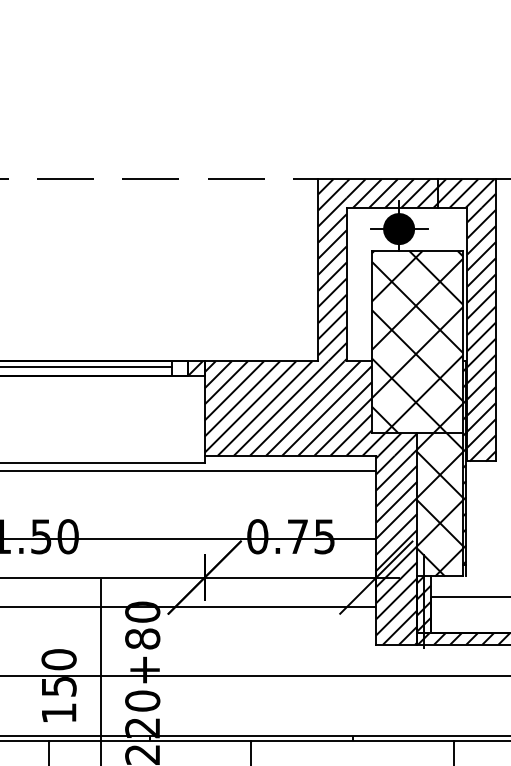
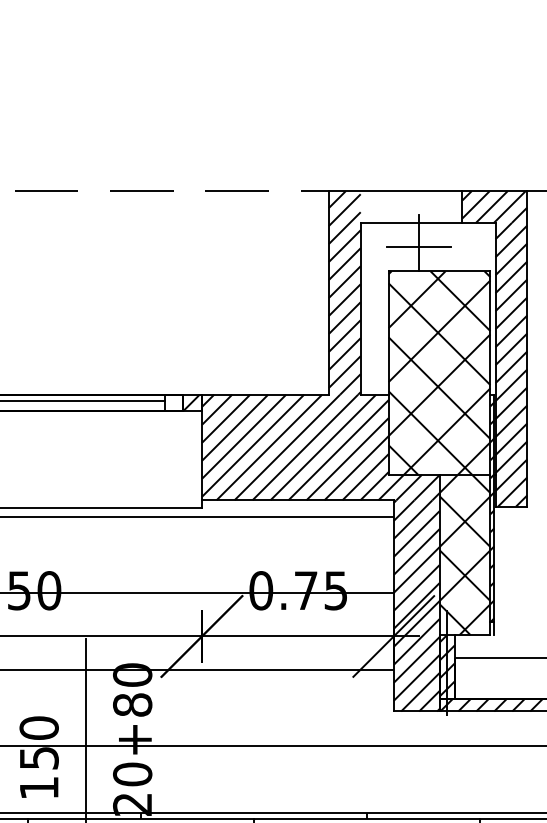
hatch: (391, 193) -> (410, 207), removed
fill: (399, 229) -> (419, 247), removed

